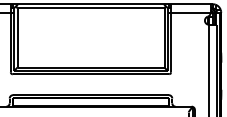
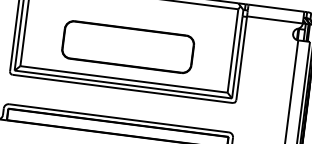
part: (90, 44) -> (127, 46), added

